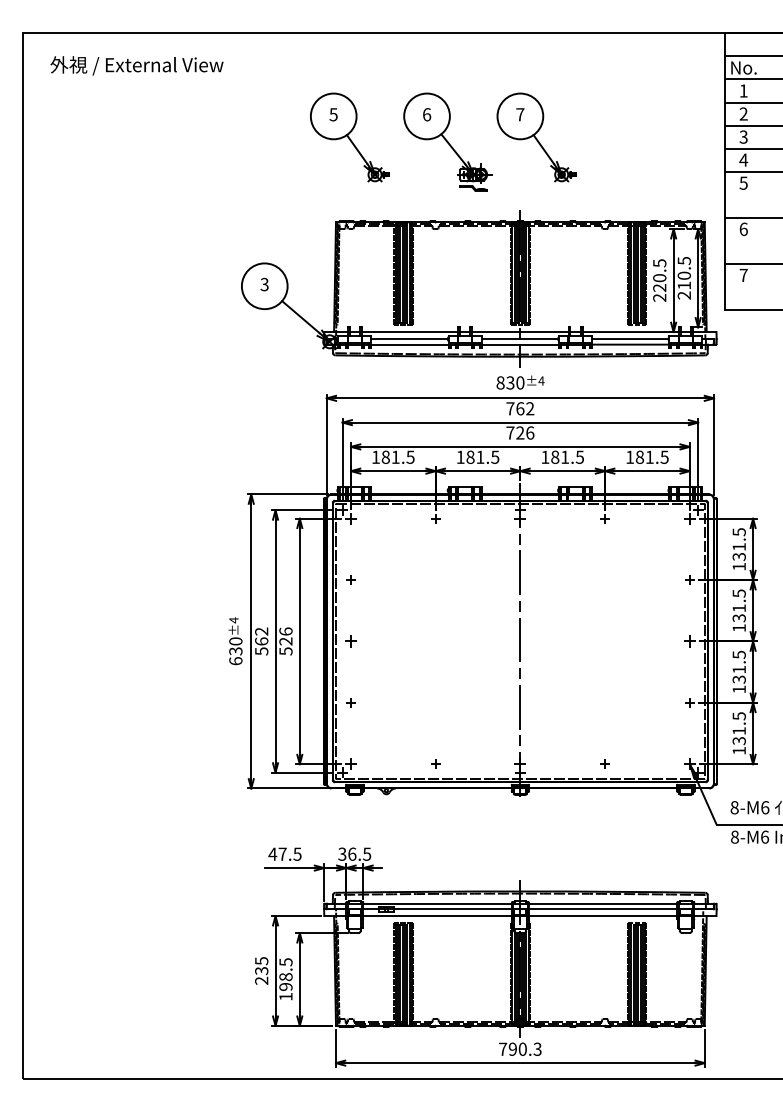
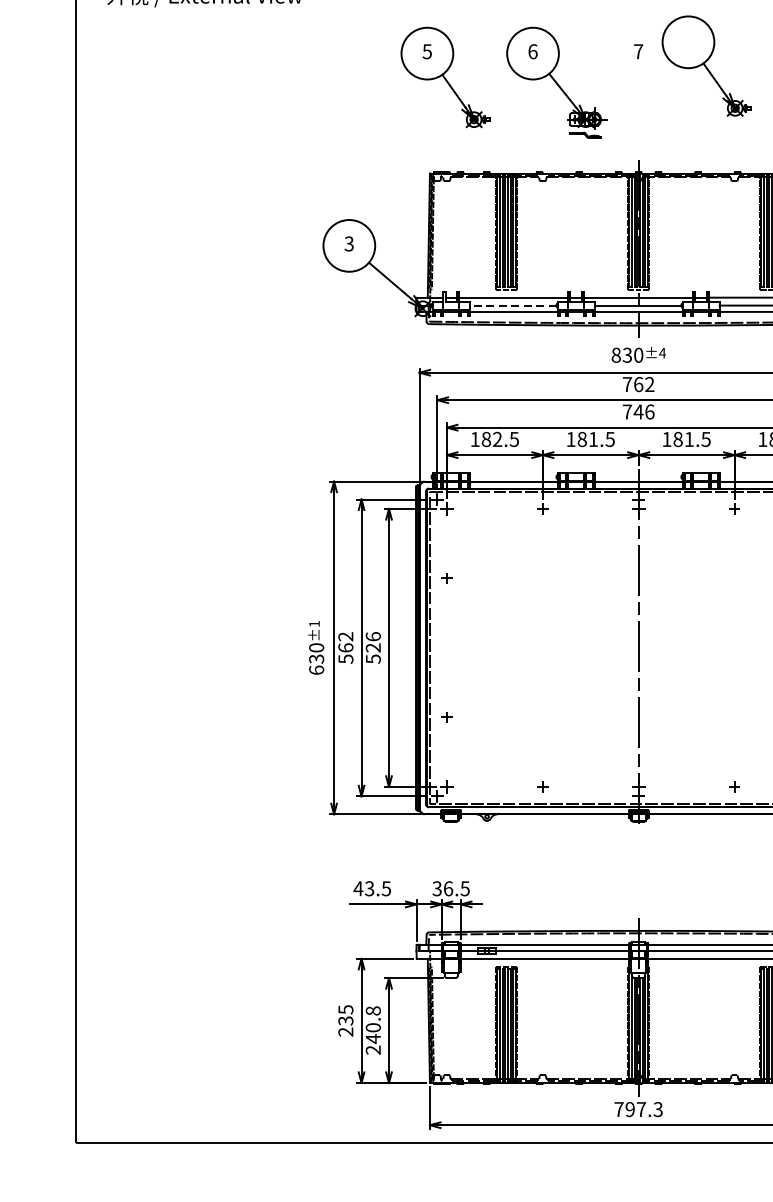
part: (536, 137) -> (706, 66), moved
line: (409, 339) -> (513, 306), solid -> dashed
text: (519, 432) -> (637, 411), 726 -> 746
text: (395, 456) -> (497, 438), 181.5 -> 182.5
text: (233, 620) -> (313, 624), ±4 -> ±1
part: (350, 641) -> (446, 647), removed
text: (282, 853) -> (369, 887), 47.5 -> 43.5
text: (285, 979) -> (372, 1030), 198.5 -> 240.8
text: (522, 1048) -> (641, 1108), 790.3 -> 797.3

